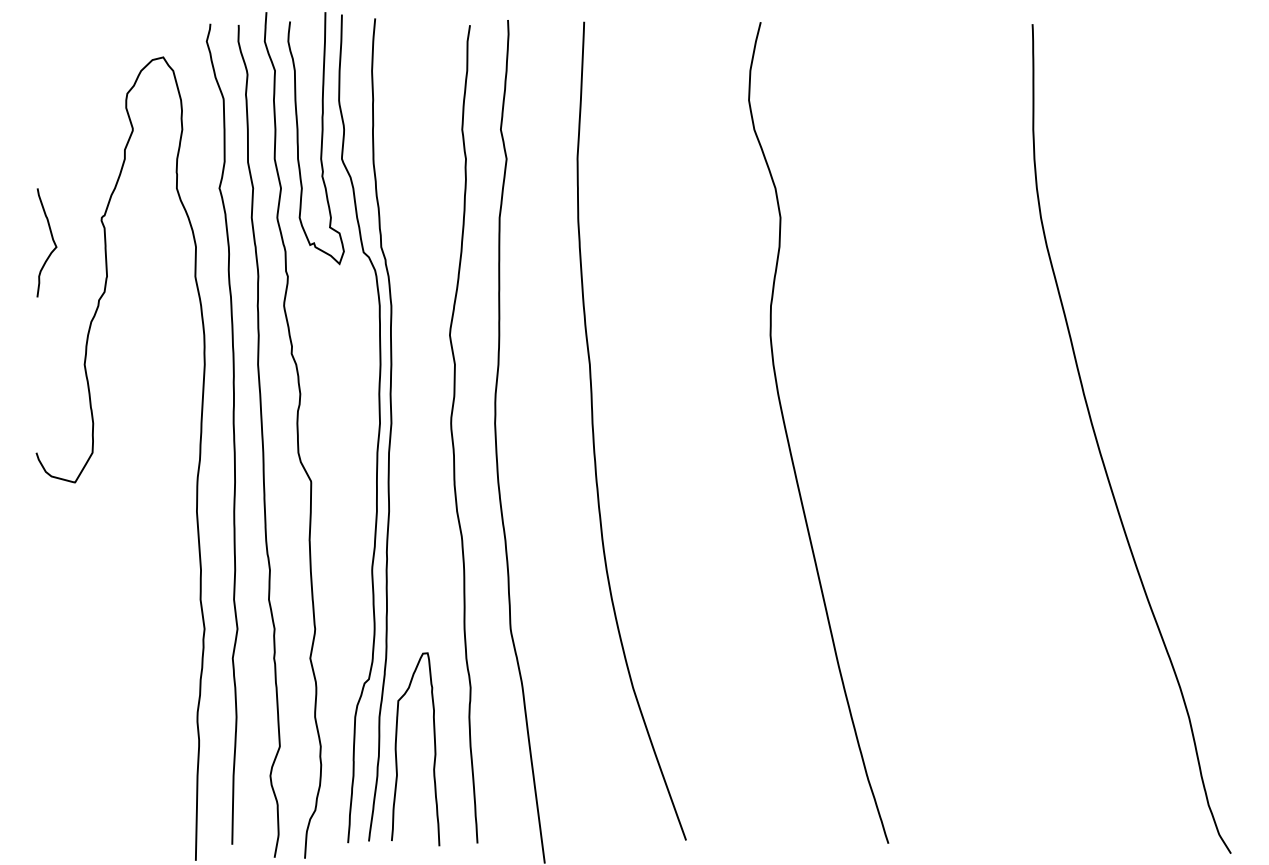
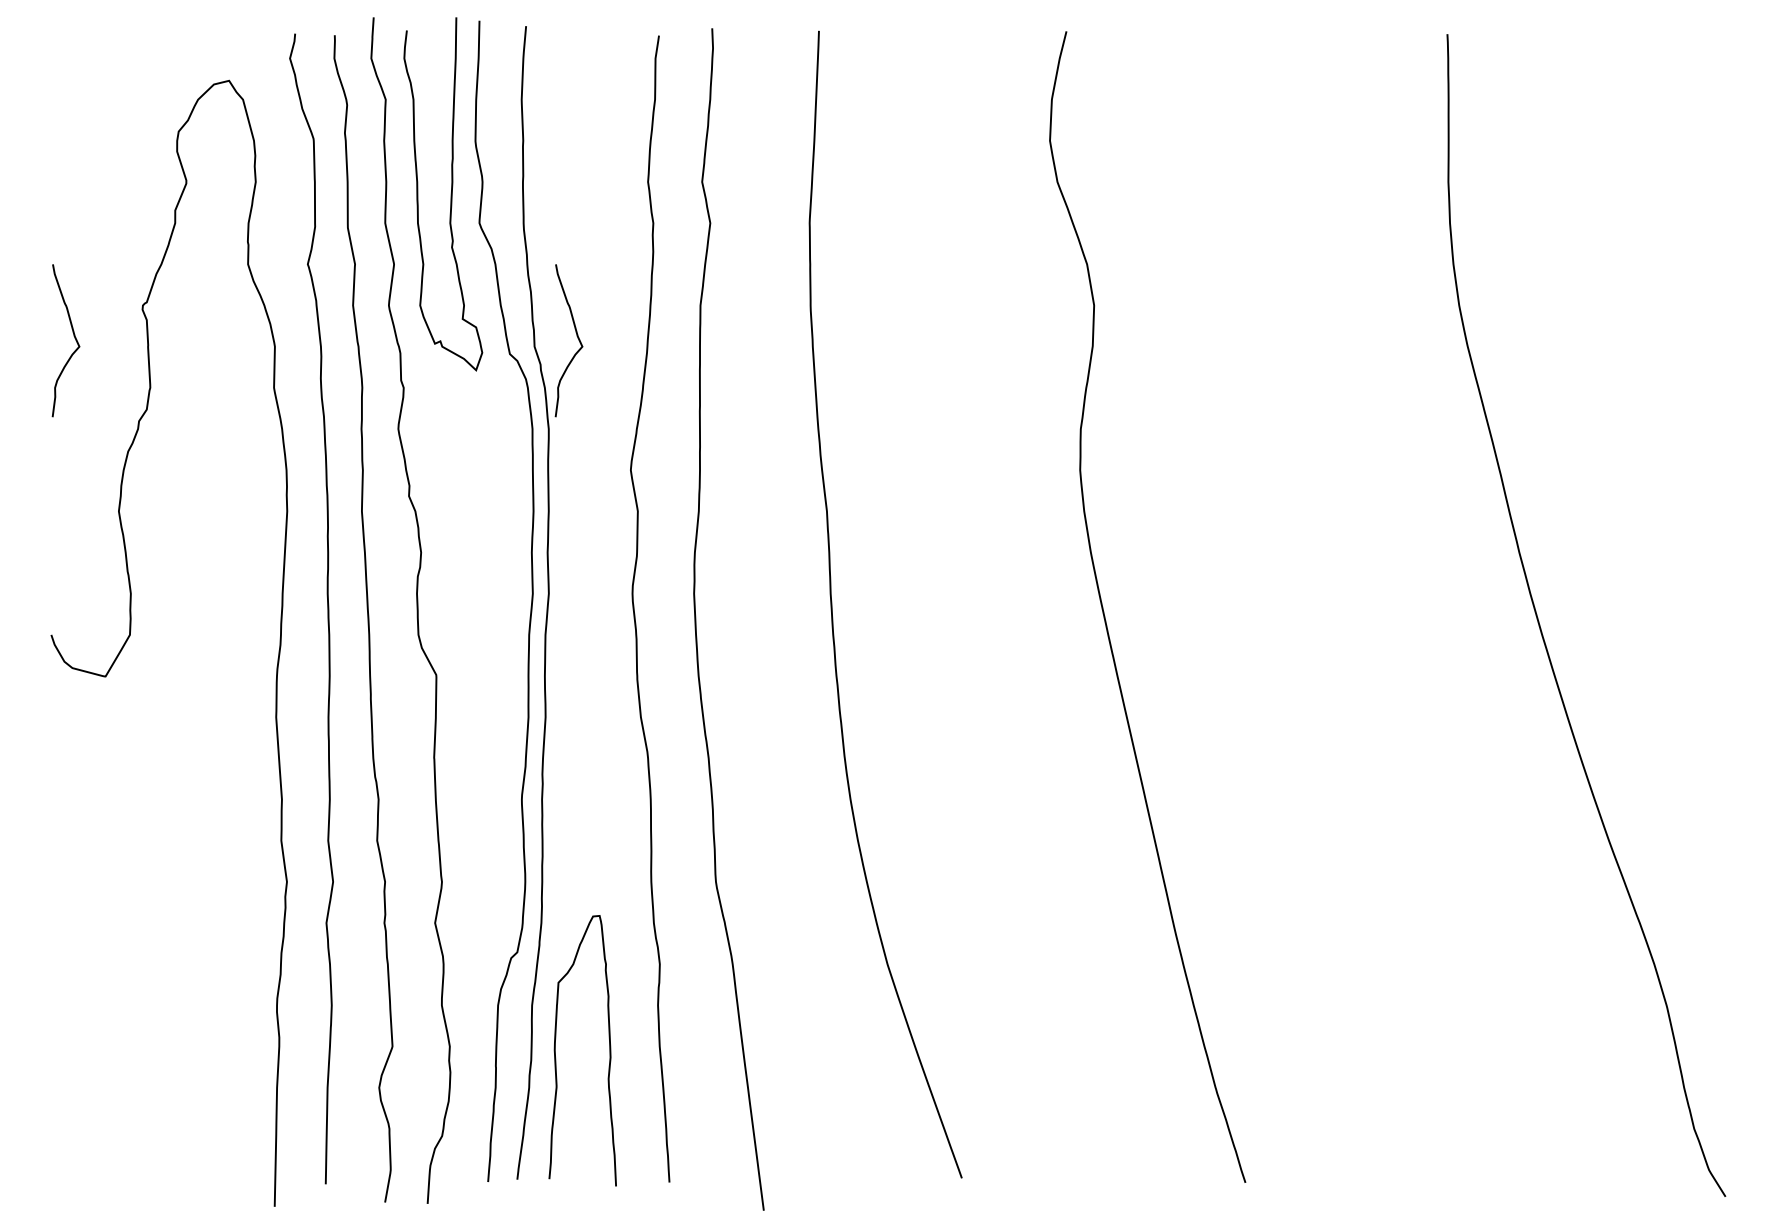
curve: (411, 239) -> (576, 336), added

